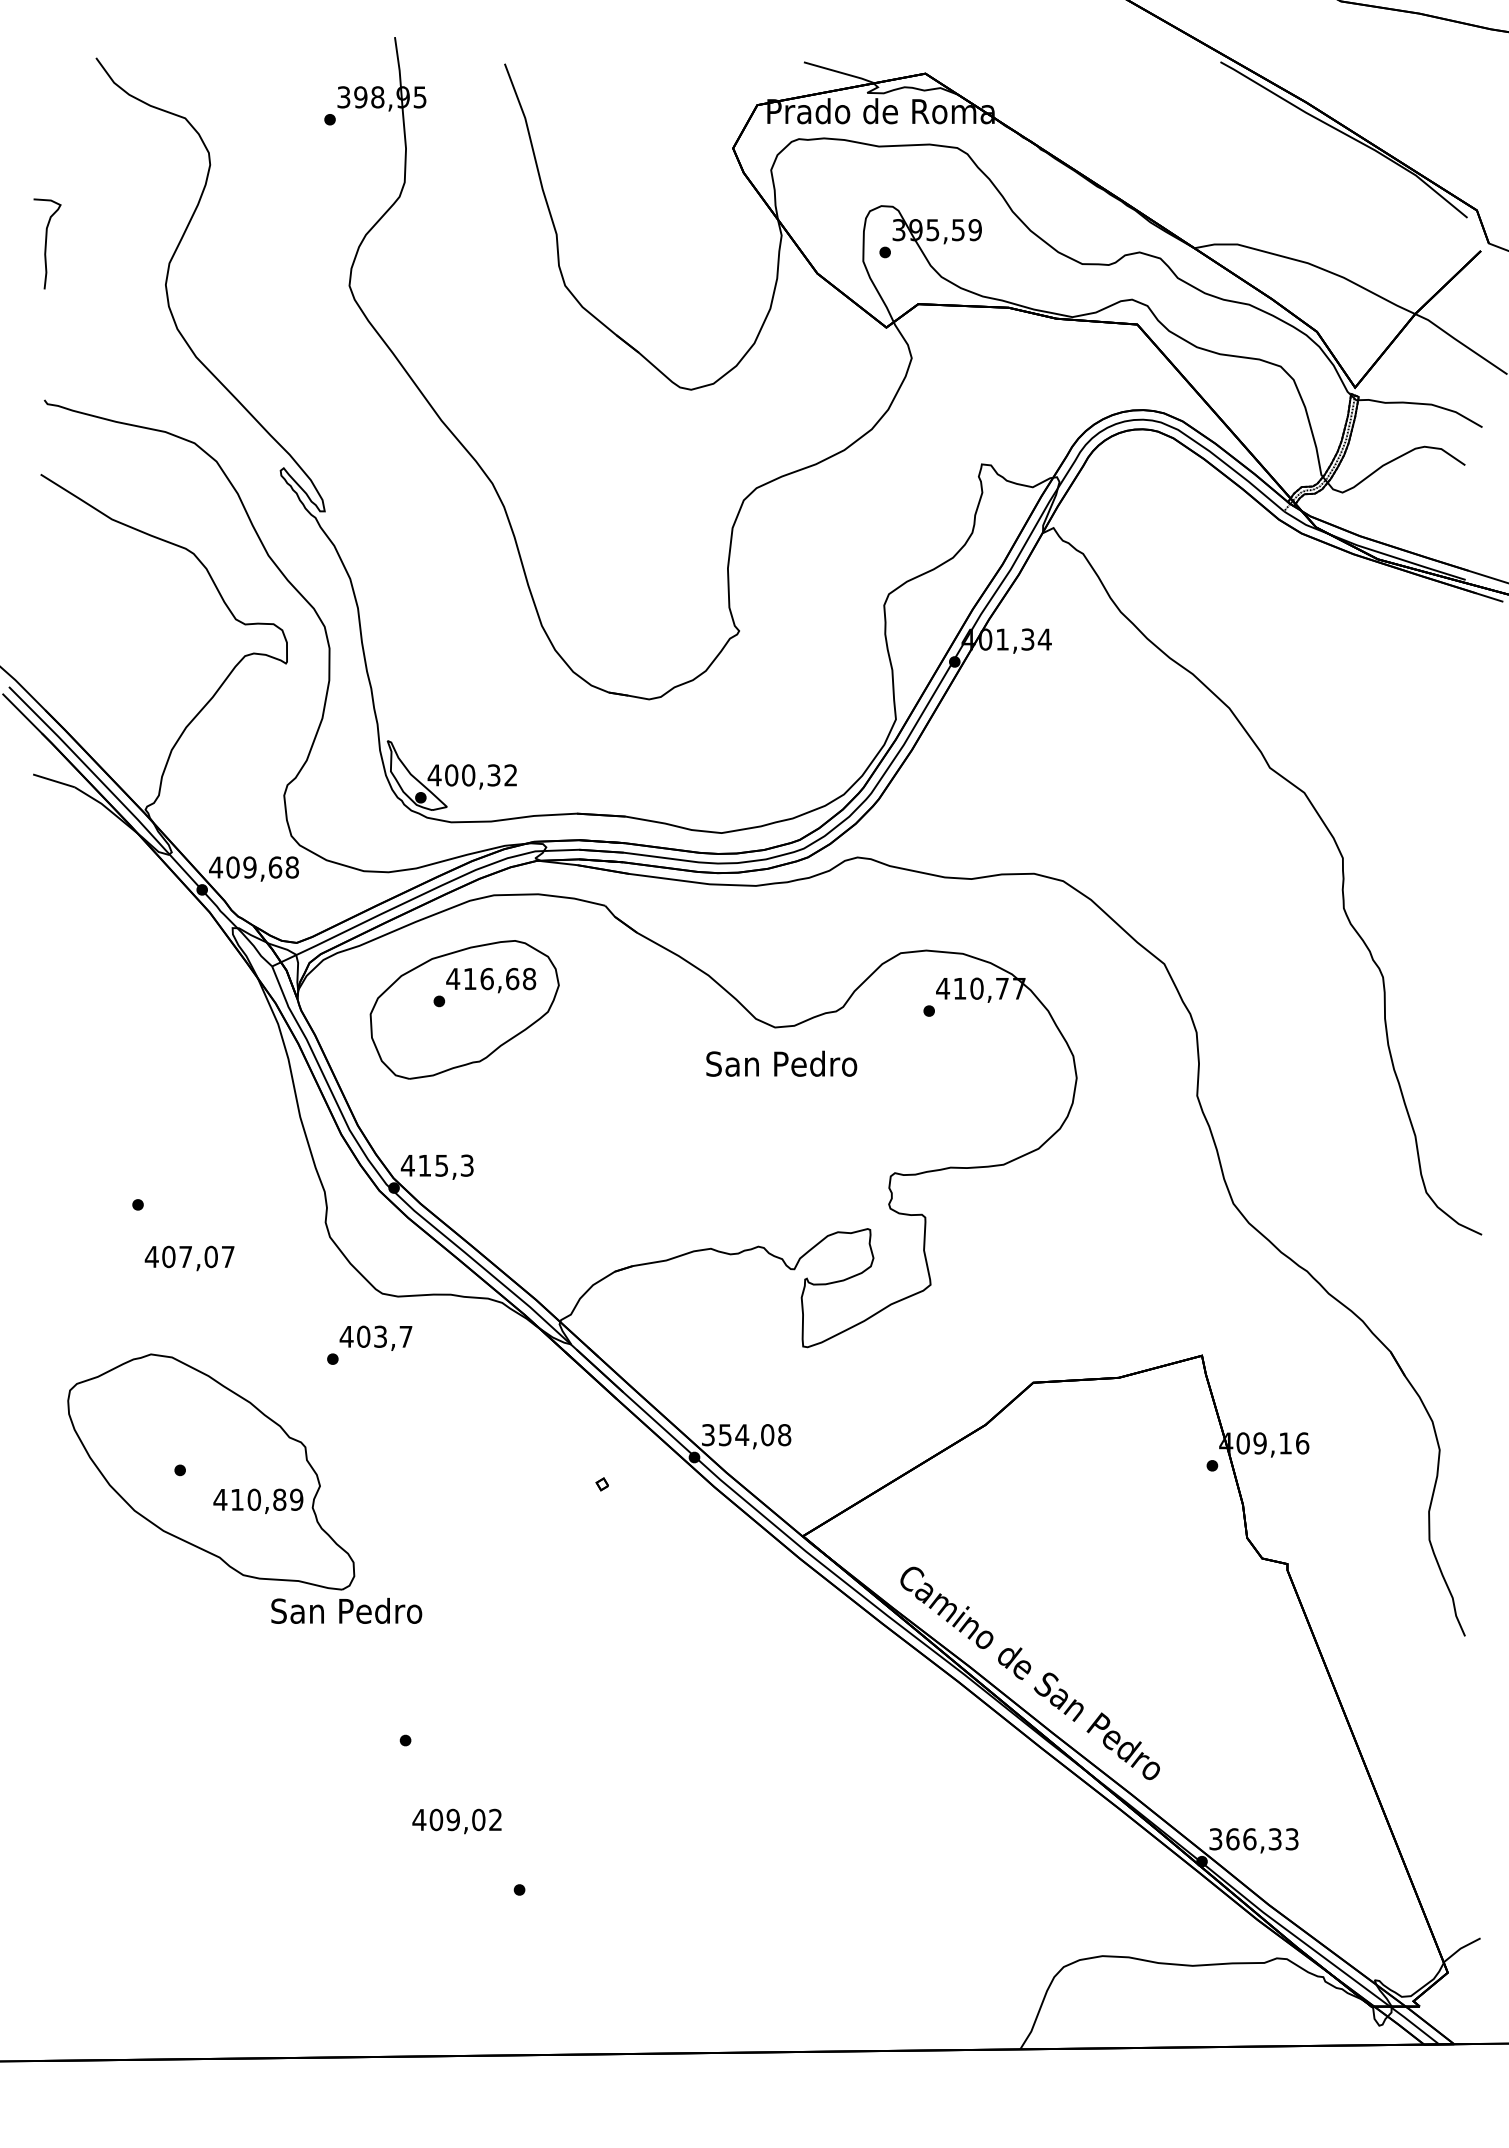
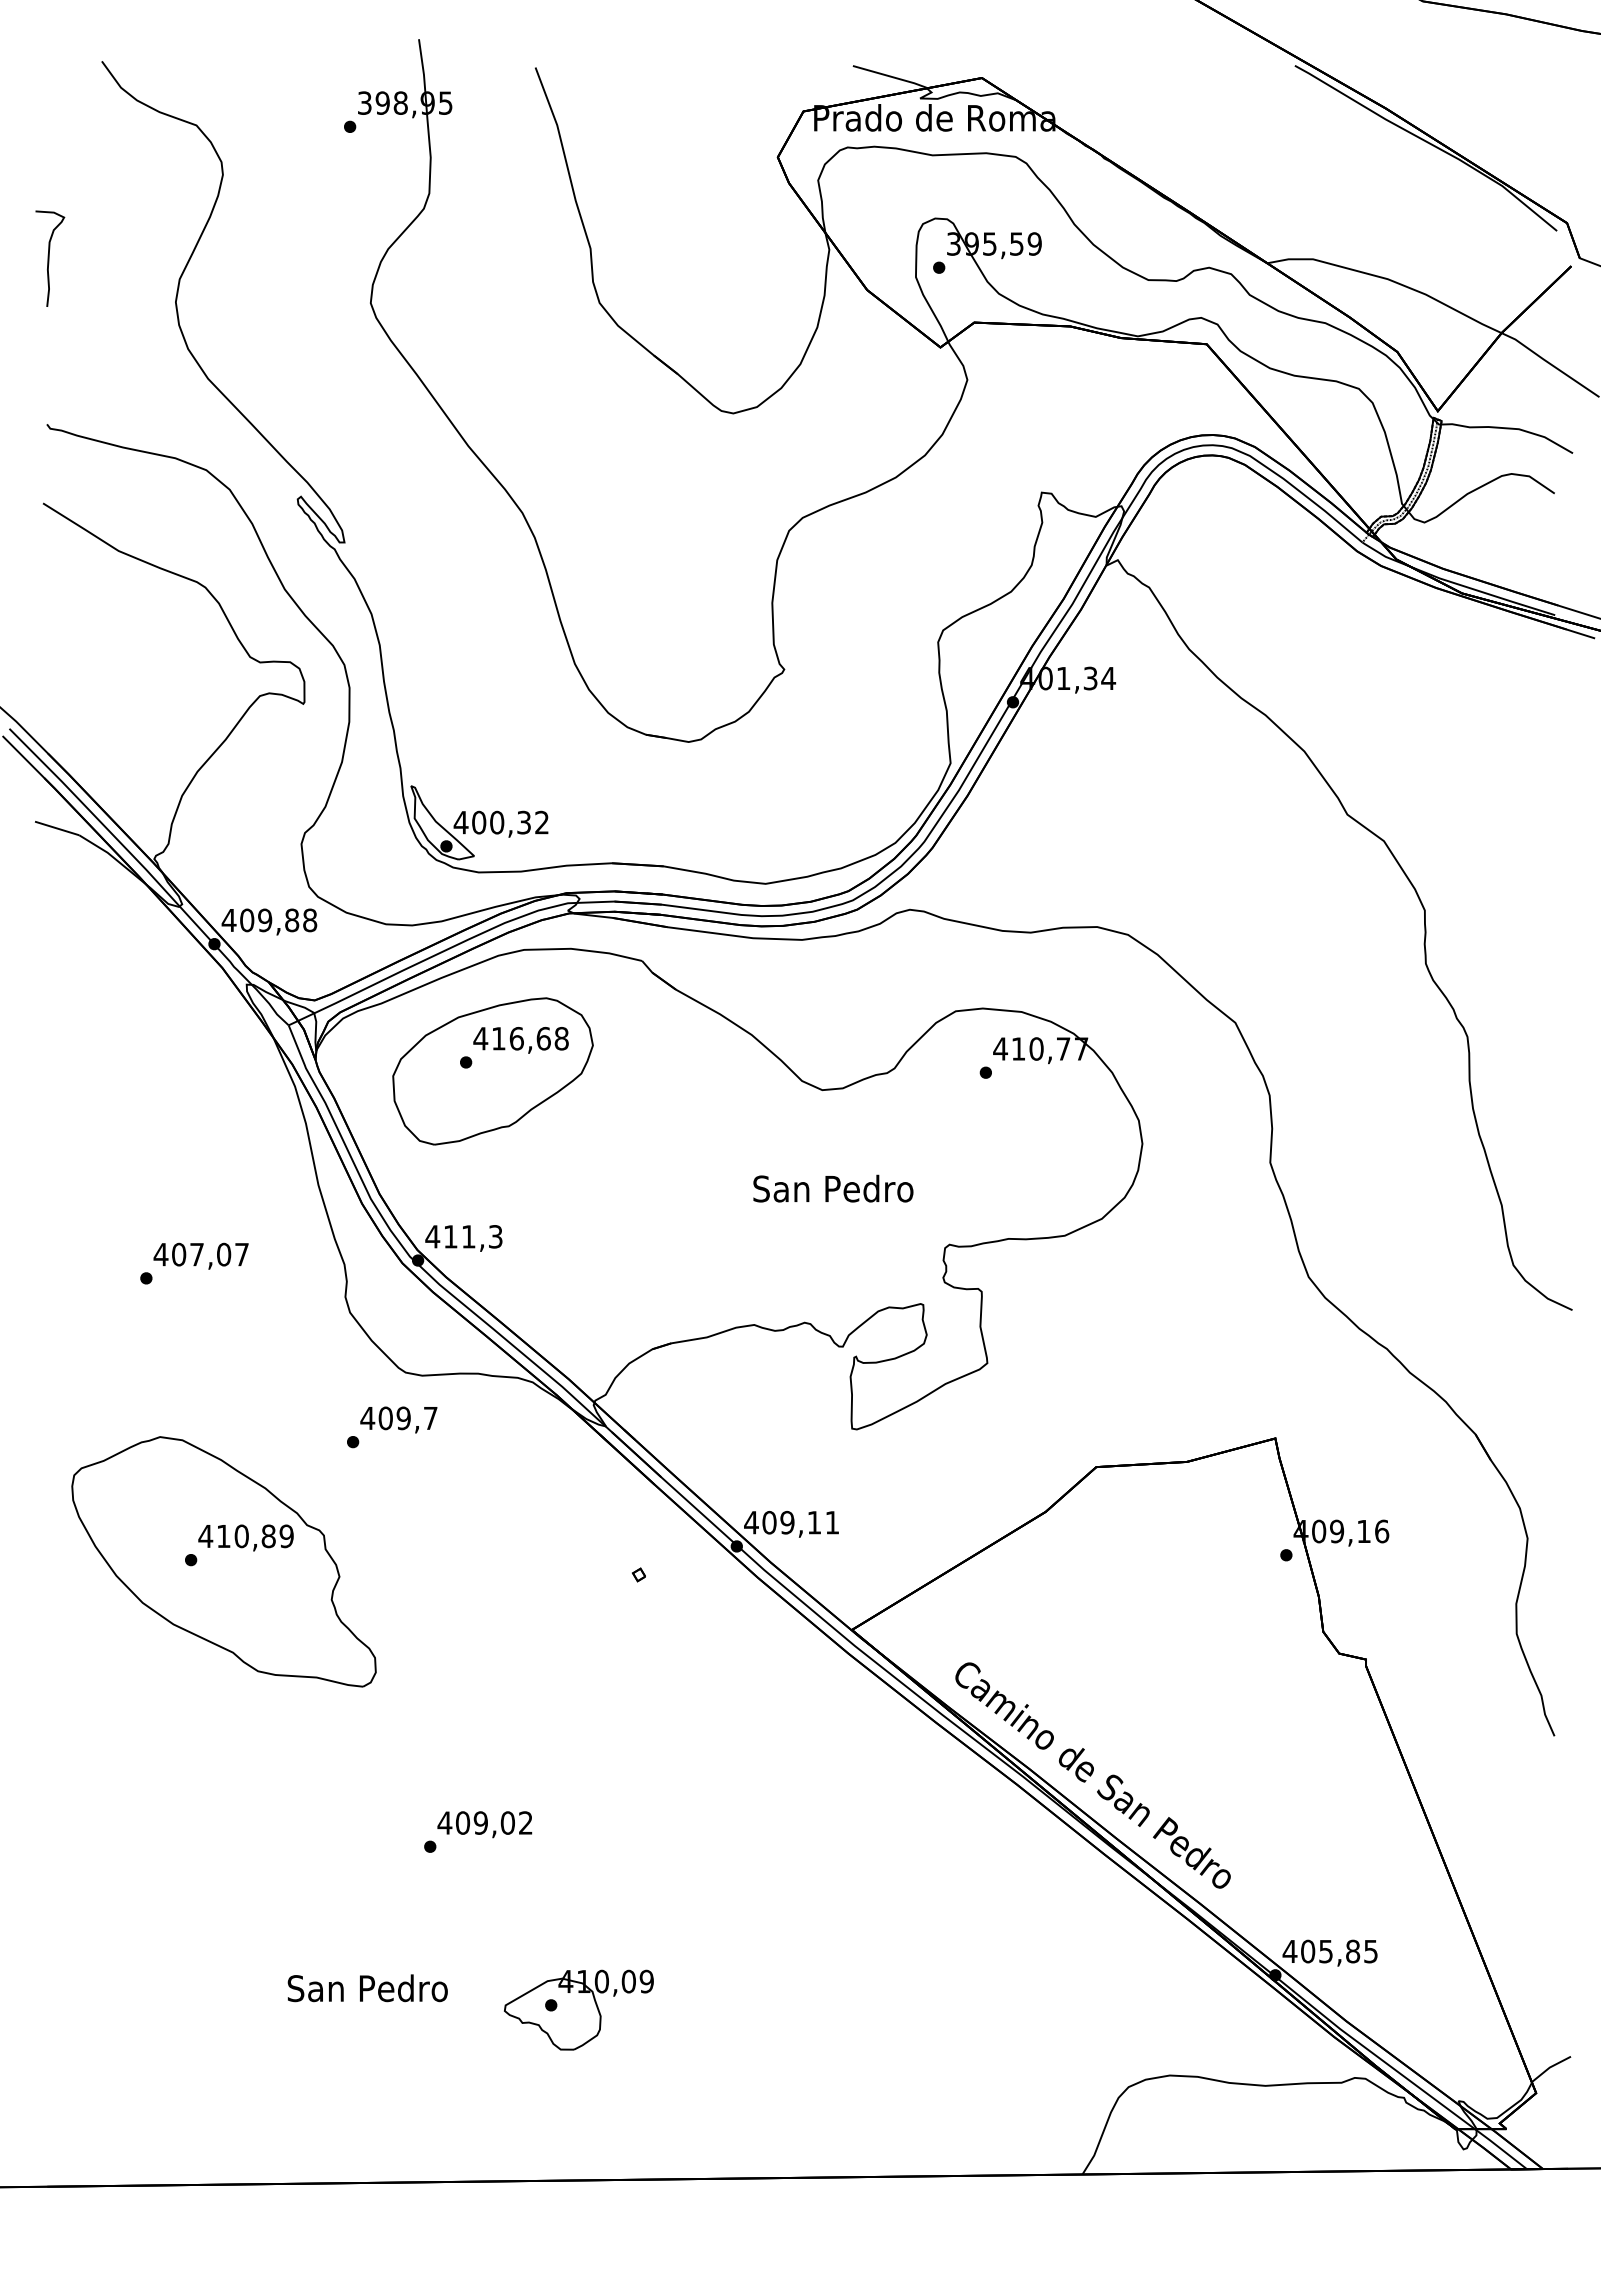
text: (275, 867) -> (292, 920), 409,68 -> 409,88
text: (781, 1063) -> (833, 1188), moved
text: (441, 1165) -> (468, 1236), 415,3 -> 411,3
text: (189, 1257) -> (200, 1255), moved
text: (380, 1335) -> (403, 1417), 403,7 -> 409,7
text: (746, 1434) -> (791, 1522), 354,08 -> 409,11
text: (257, 1500) -> (245, 1537), moved
text: (346, 1611) -> (367, 1988), moved
text: (456, 1821) -> (484, 1824), moved
text: (1253, 1839) -> (1329, 1951), 366,33 -> 405,85
part: (545, 1893) -> (578, 2009), added

